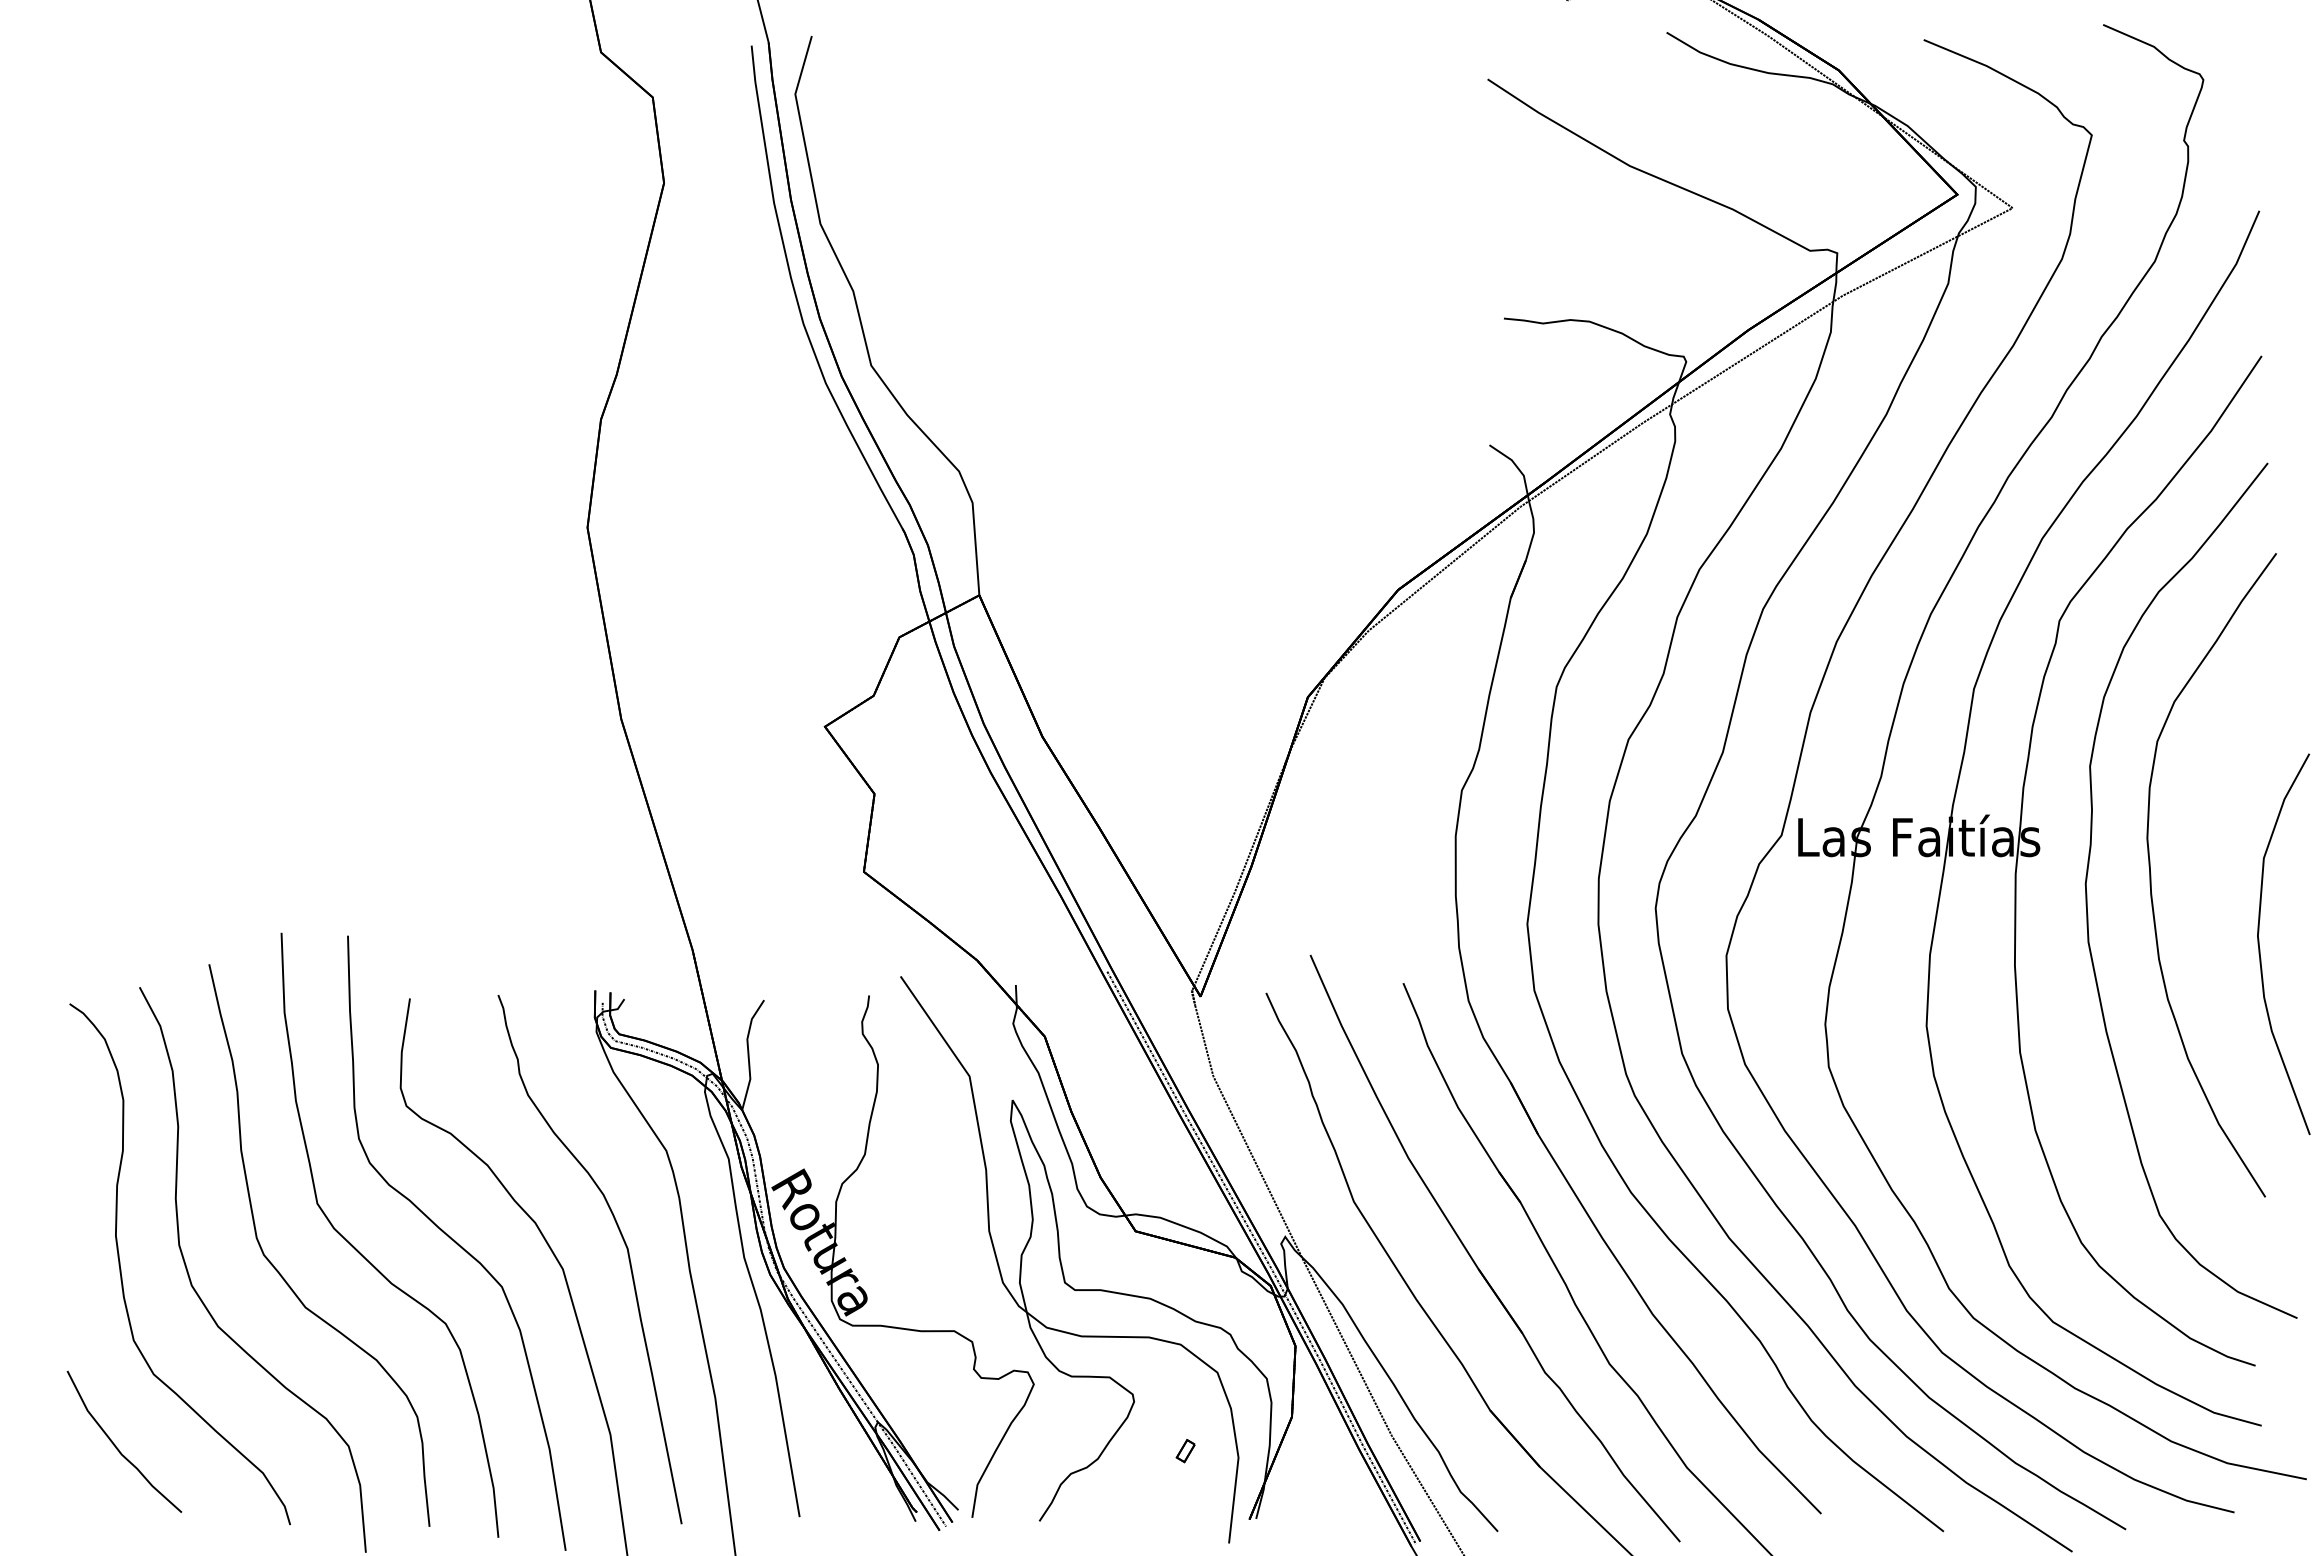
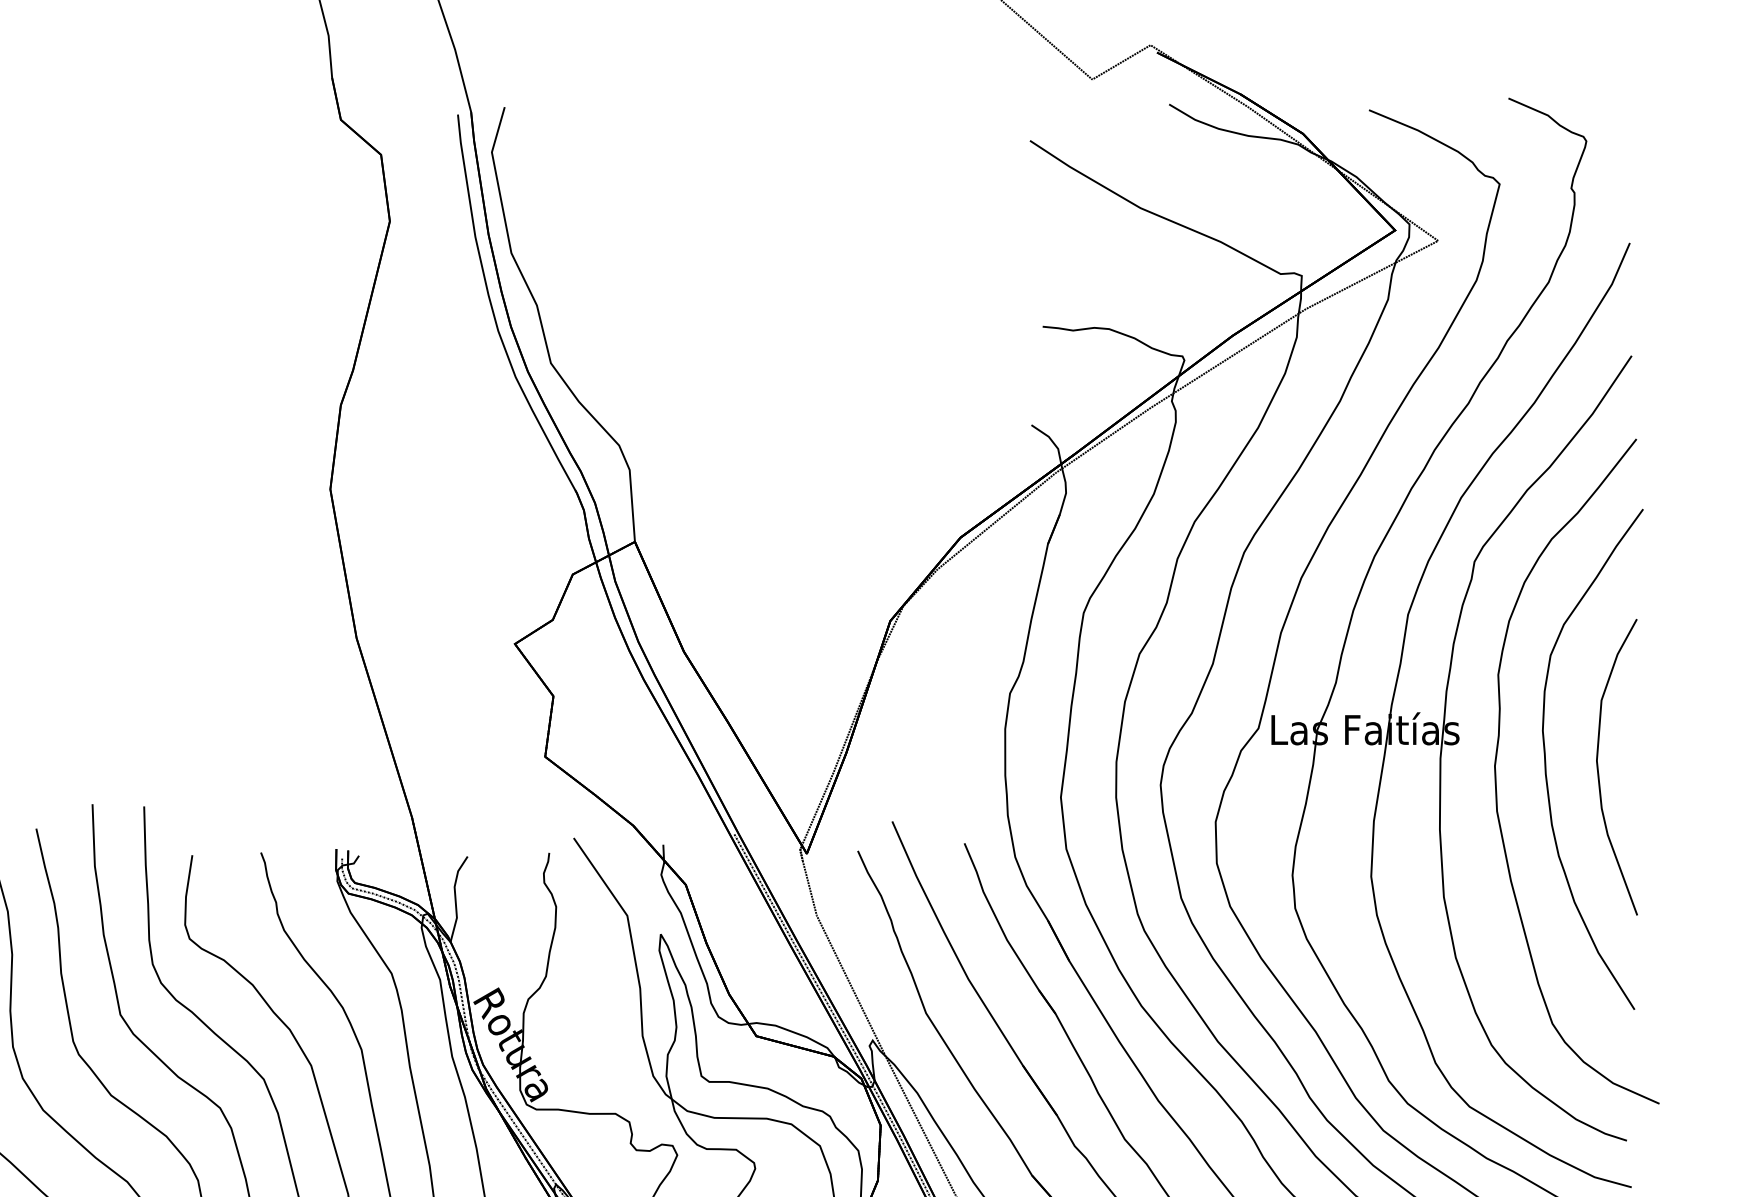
curve: (2260, 948) -> (1598, 770), moved

